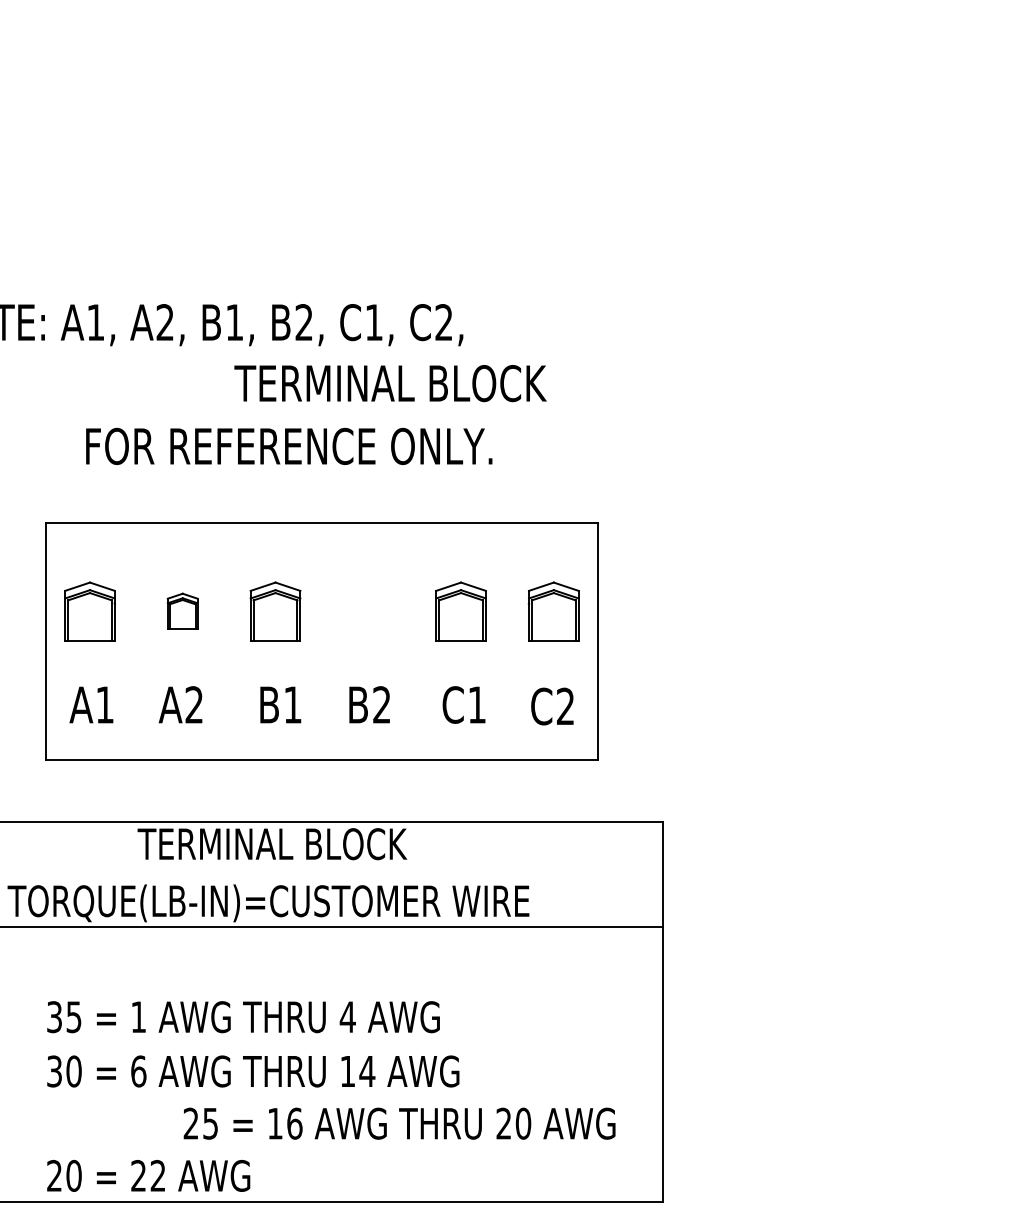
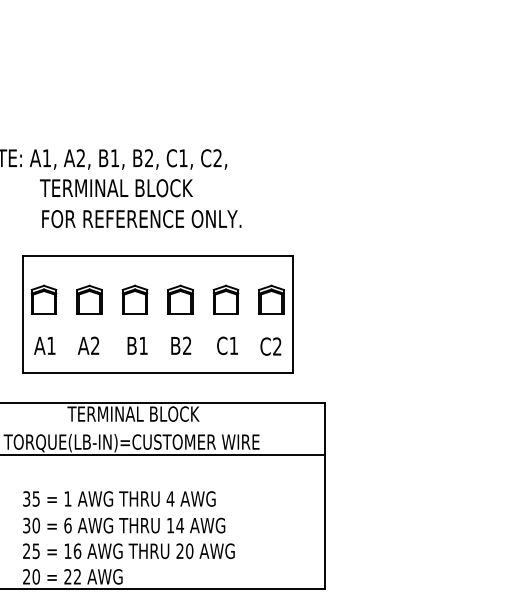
text: (390, 384) -> (116, 188), moved
part: (182, 610) -> (89, 299), size x1.67
part: (368, 610) -> (180, 299), added
text: (398, 1124) -> (128, 551), moved

